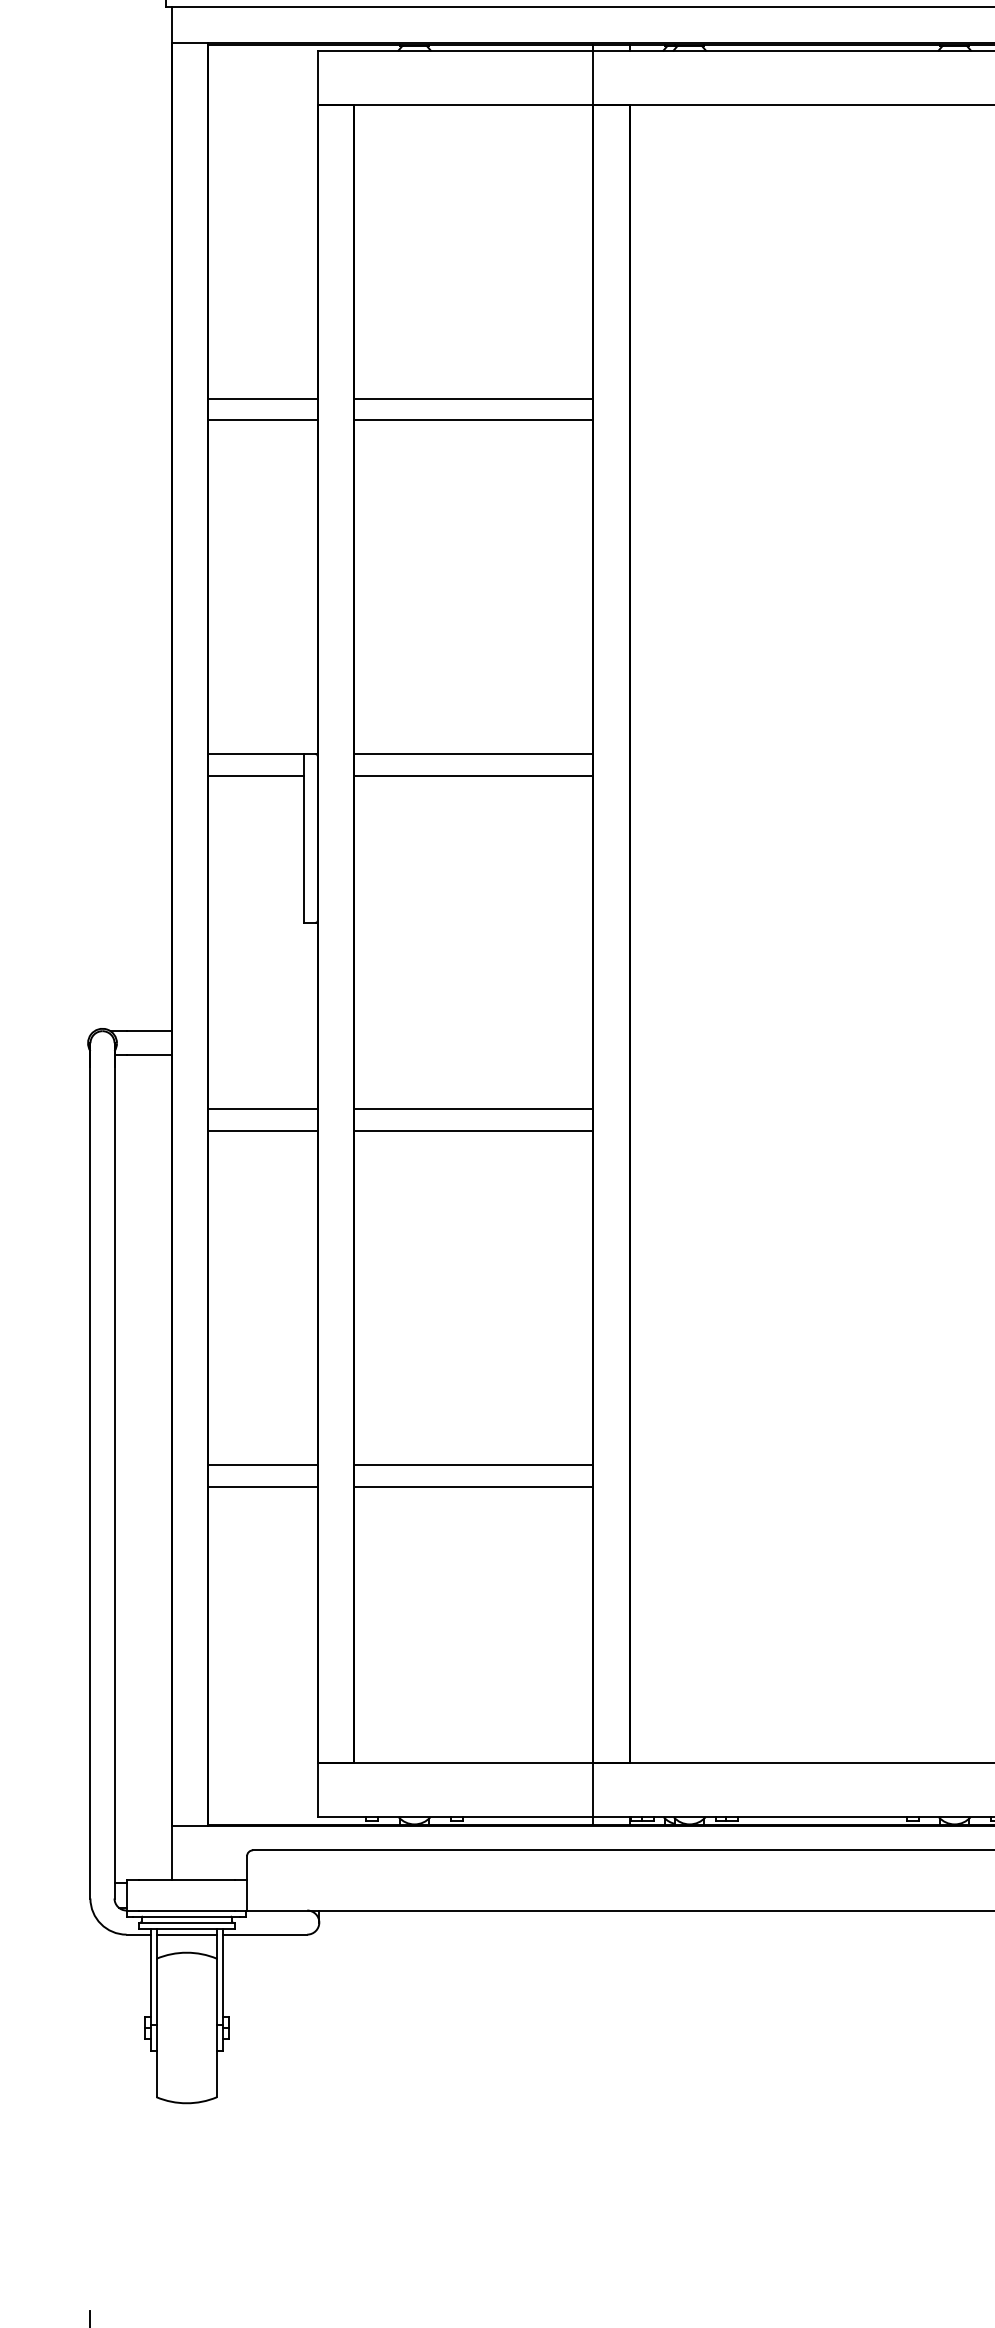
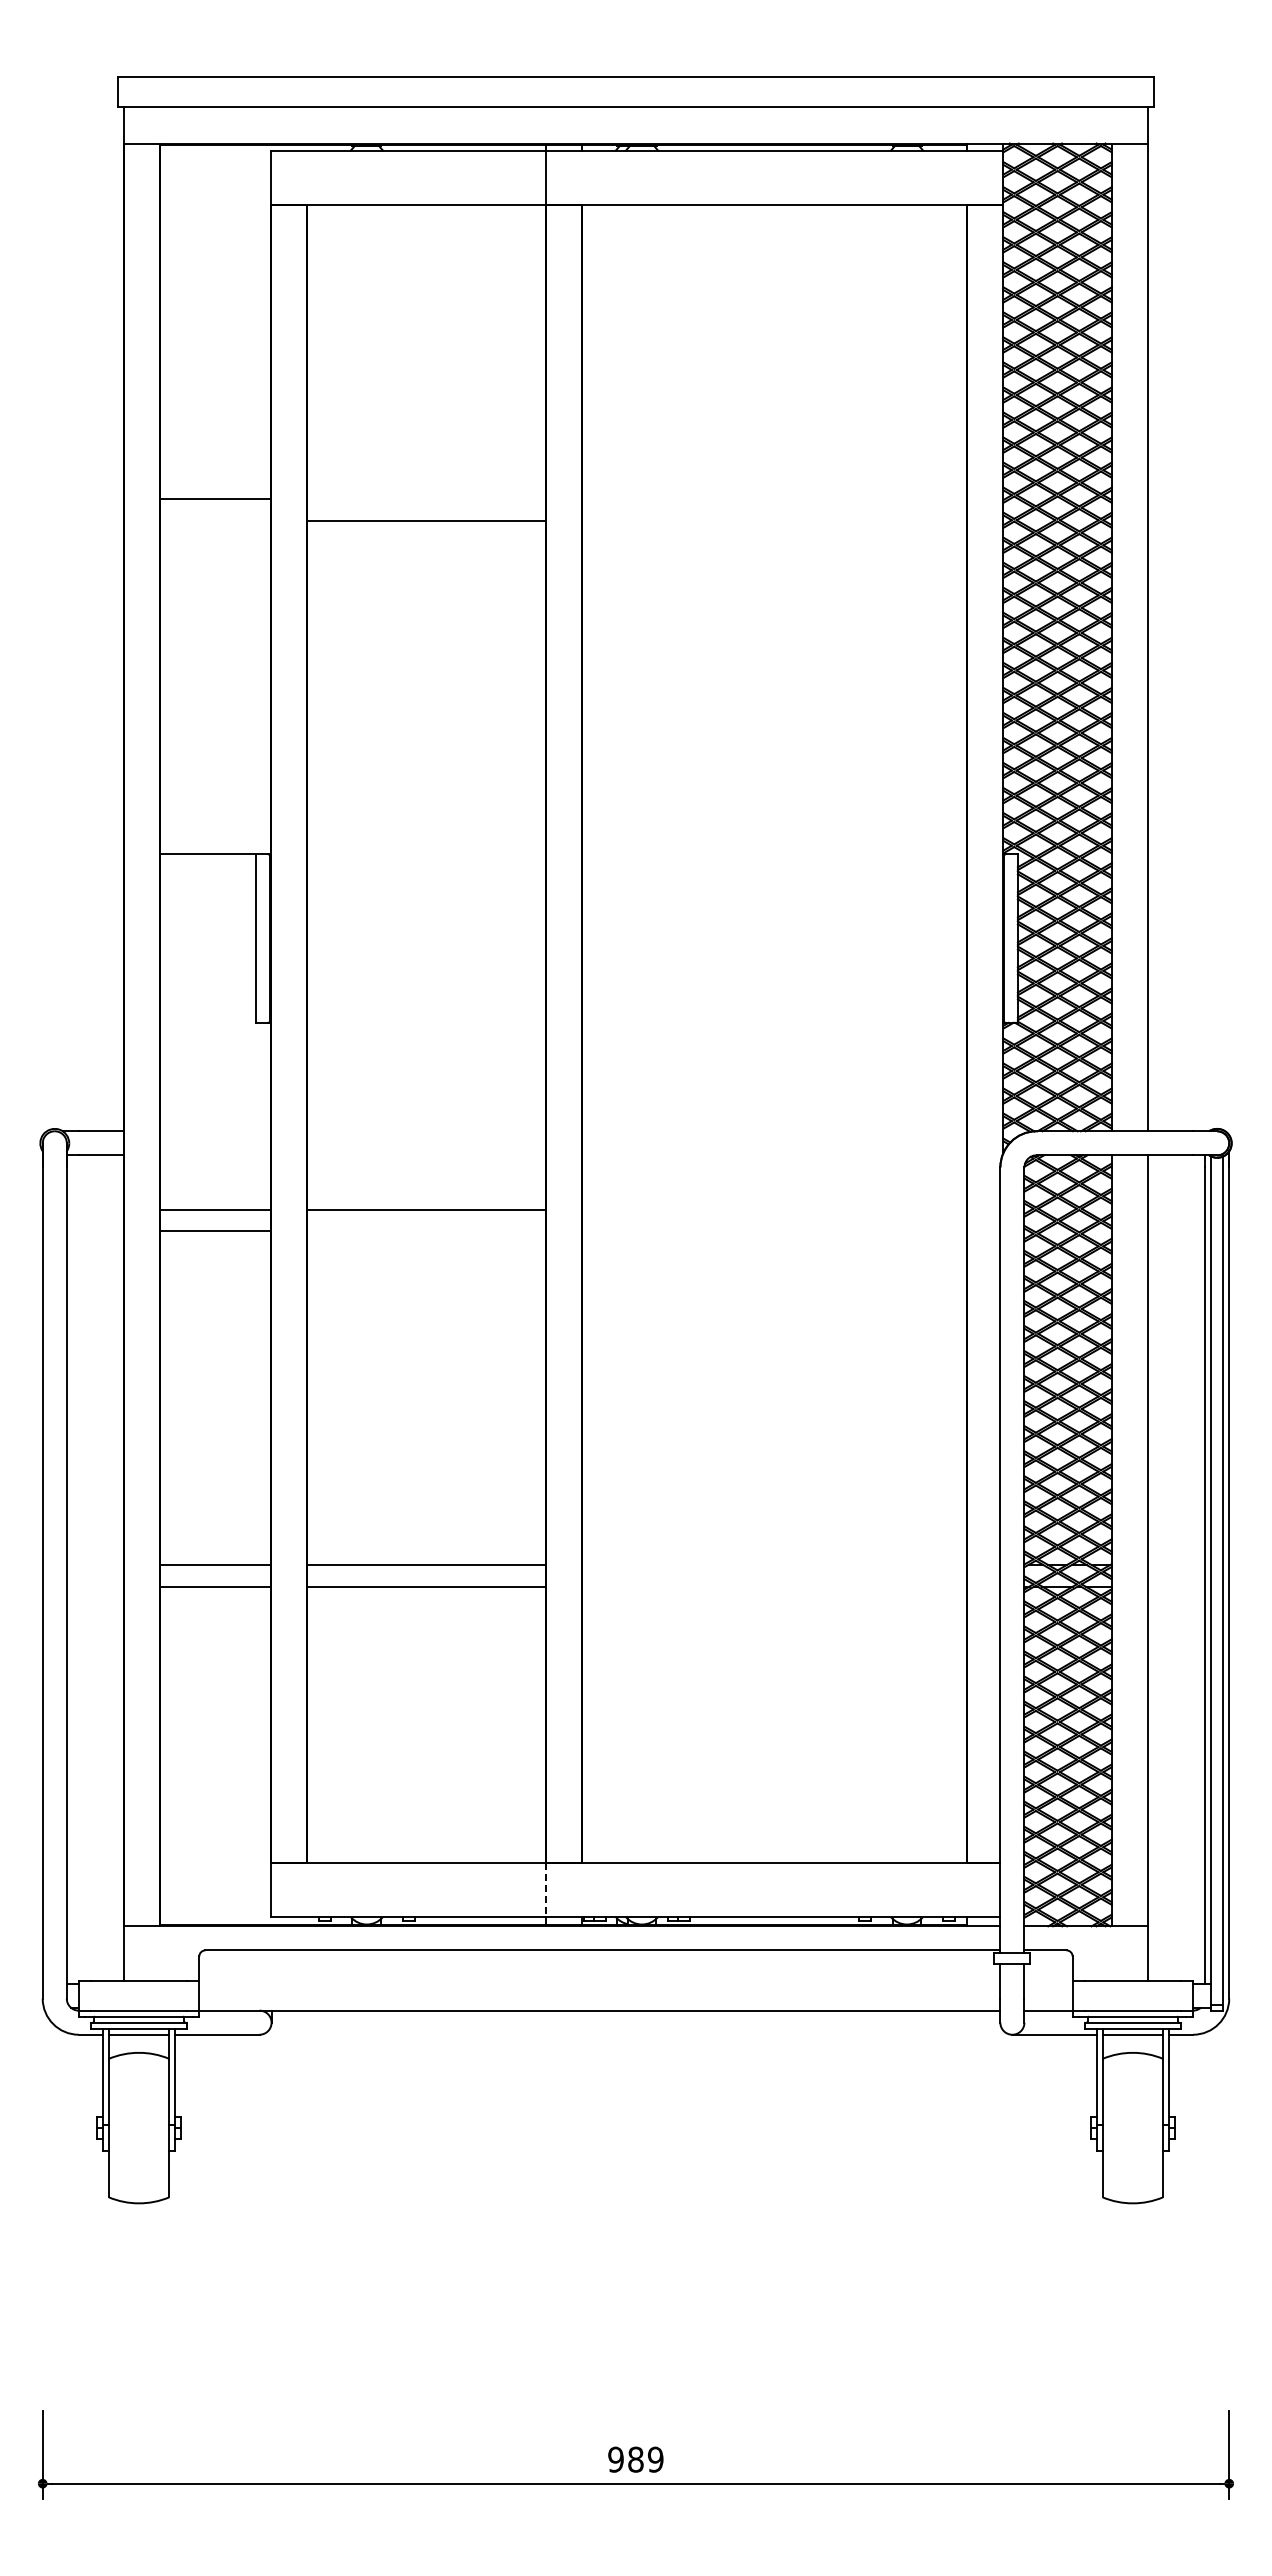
line: (473, 398) -> (425, 498), removed
line: (263, 420) -> (215, 520), removed
line: (473, 753) -> (425, 853), removed
line: (256, 775) -> (208, 875), removed
line: (473, 775) -> (425, 875), removed
line: (473, 1131) -> (425, 1231), removed
line: (593, 1790) -> (545, 1890), solid -> dashed

